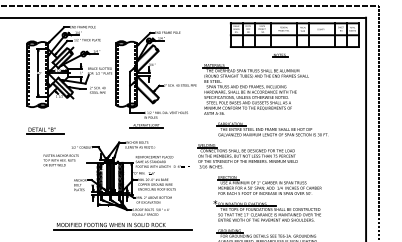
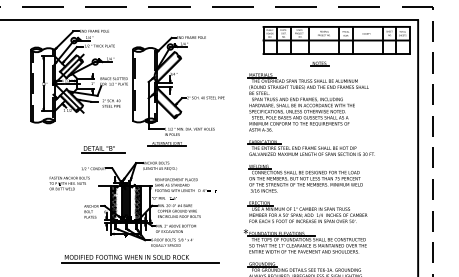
part: (255, 89) -> (307, 102), moved
part: (45, 130) -> (103, 149), moved
part: (247, 156) -> (305, 179), moved

